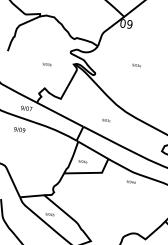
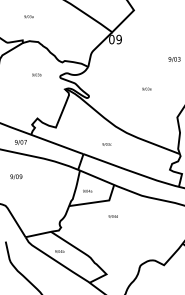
text: (46, 64) -> (36, 74), moved
text: (136, 64) -> (146, 88), moved
text: (19, 129) -> (16, 176), moved
text: (130, 182) -> (112, 216), moved

